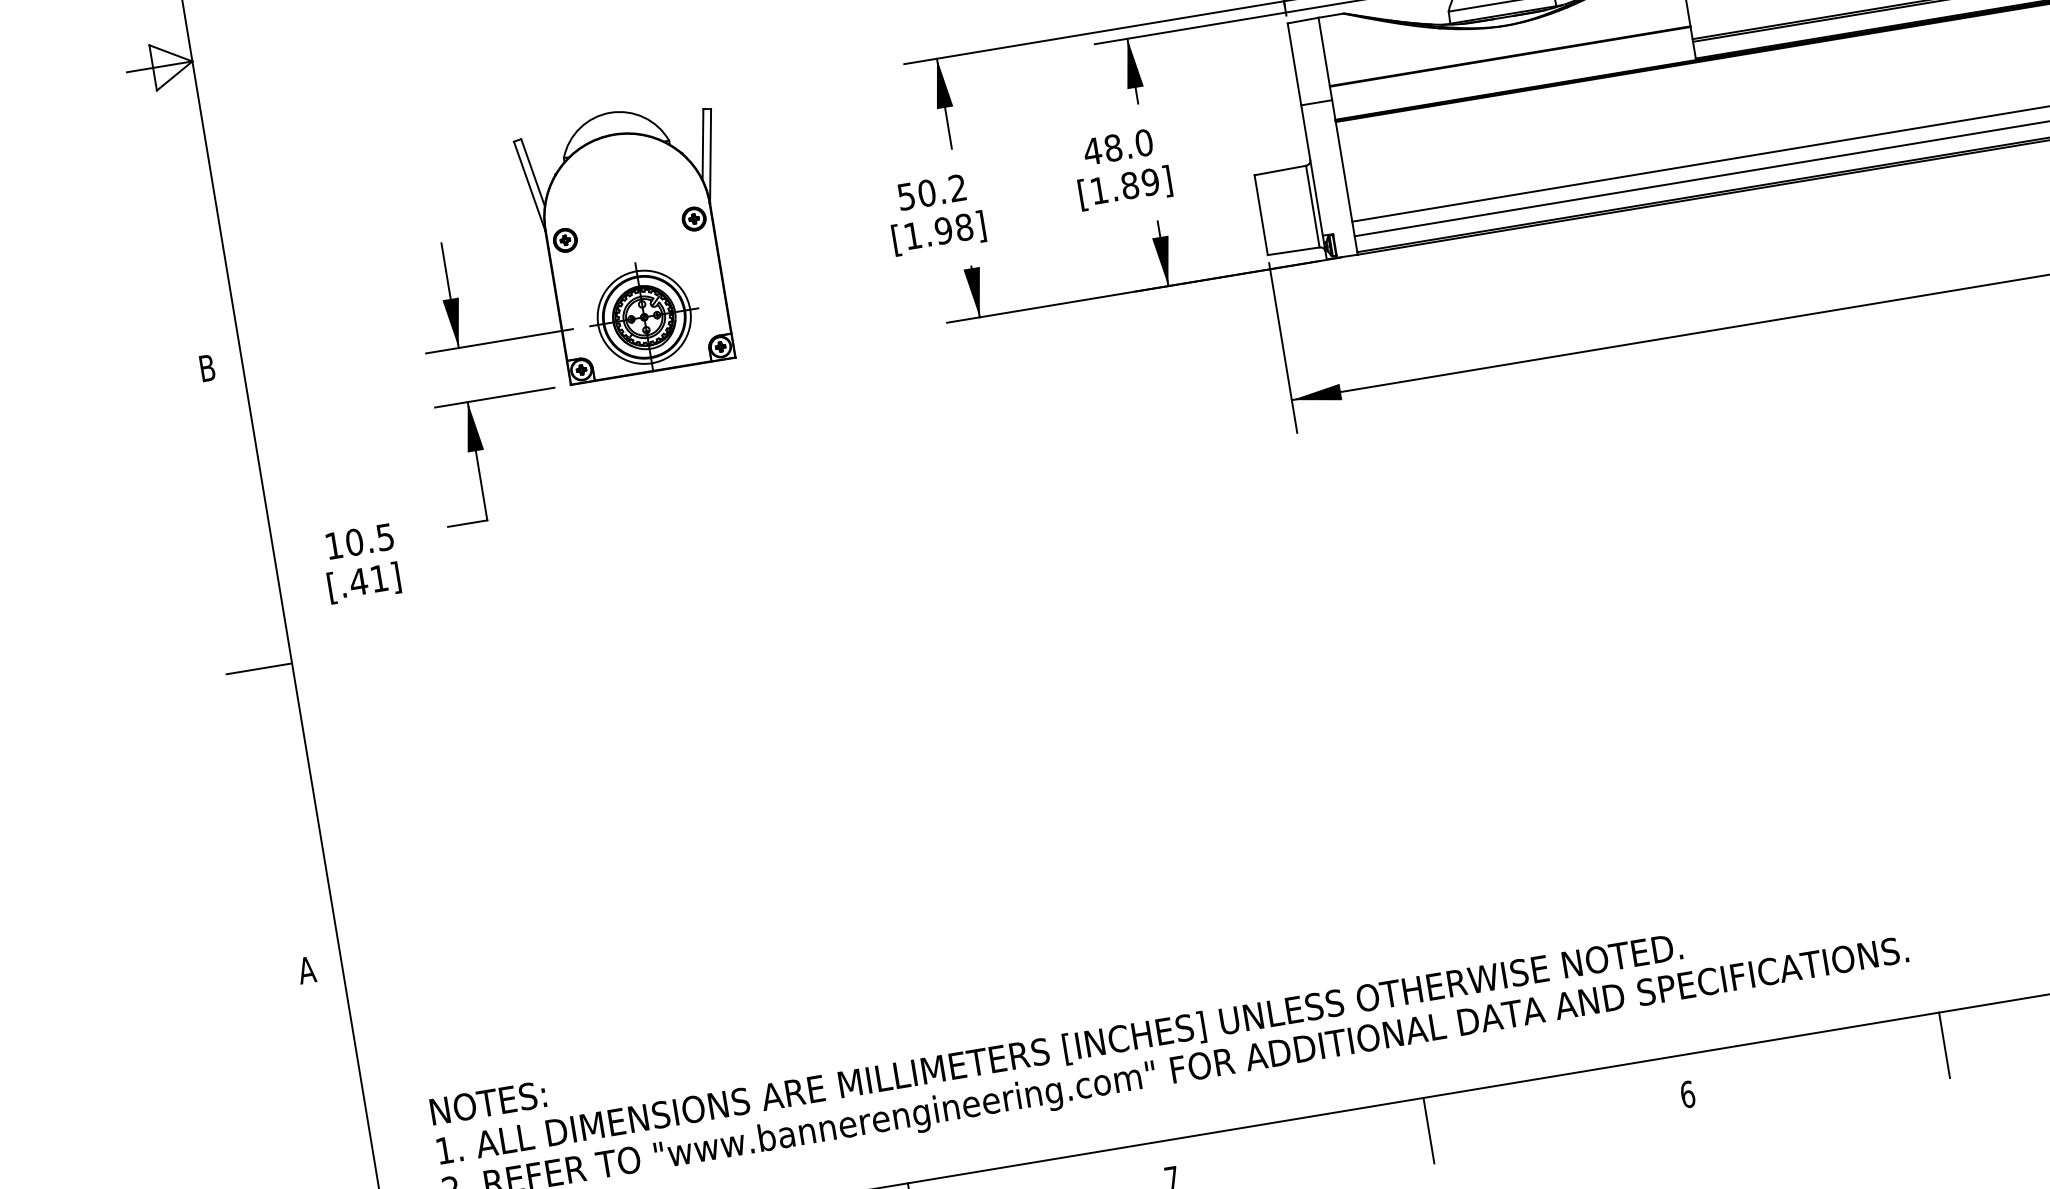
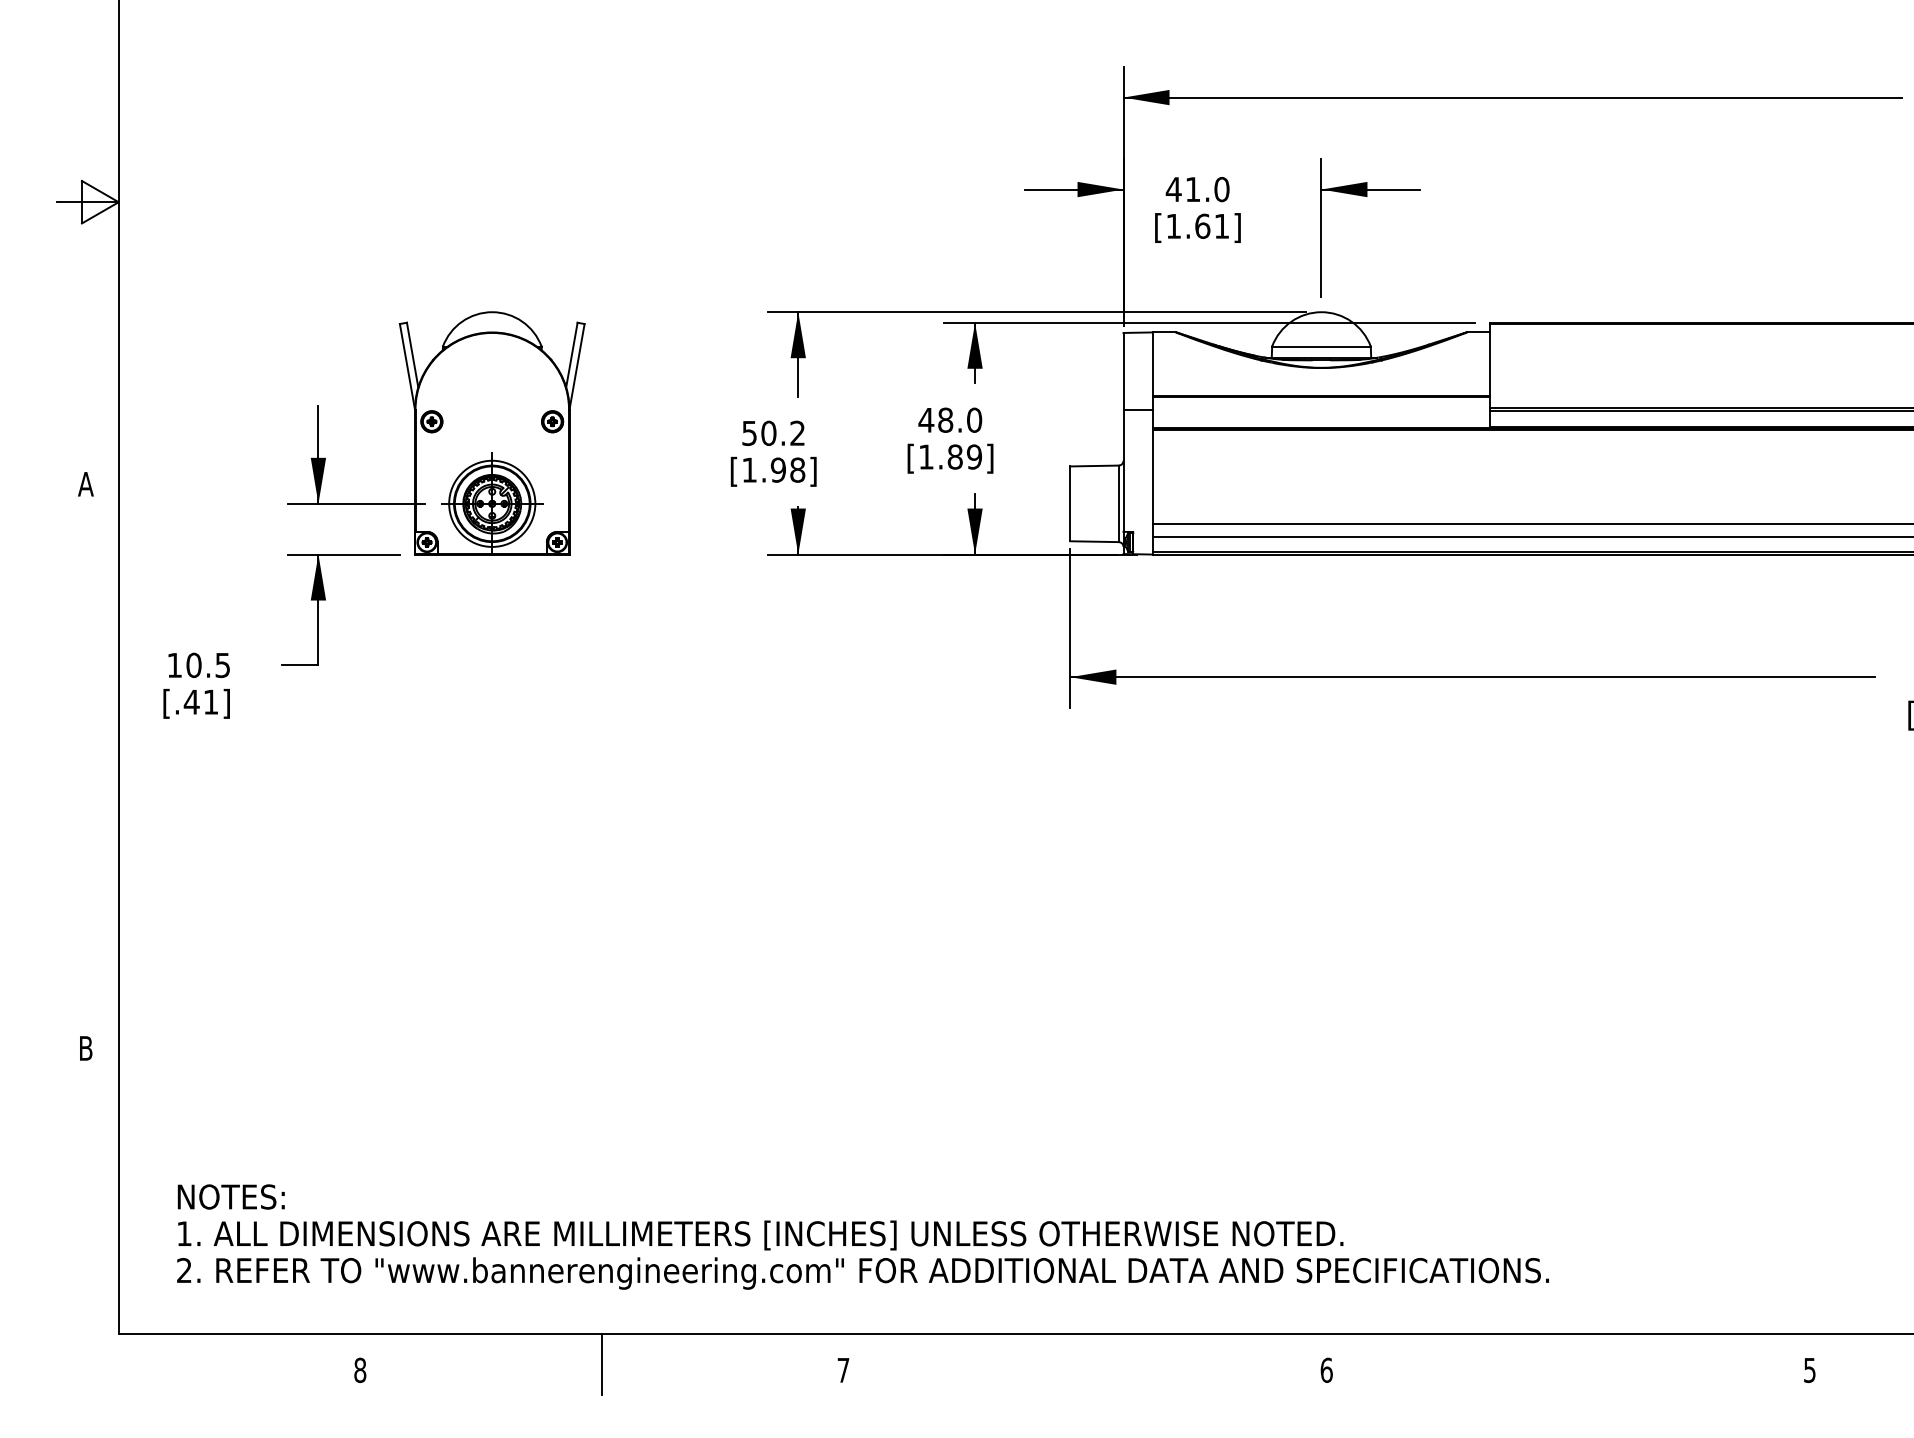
text: (206, 368) -> (85, 484), B -> A
line: (258, 669) -> (87, 766), removed
text: (306, 970) -> (85, 1048), A -> B
line: (1944, 1044) -> (1568, 1363), removed
line: (1429, 1129) -> (1085, 1363), removed

